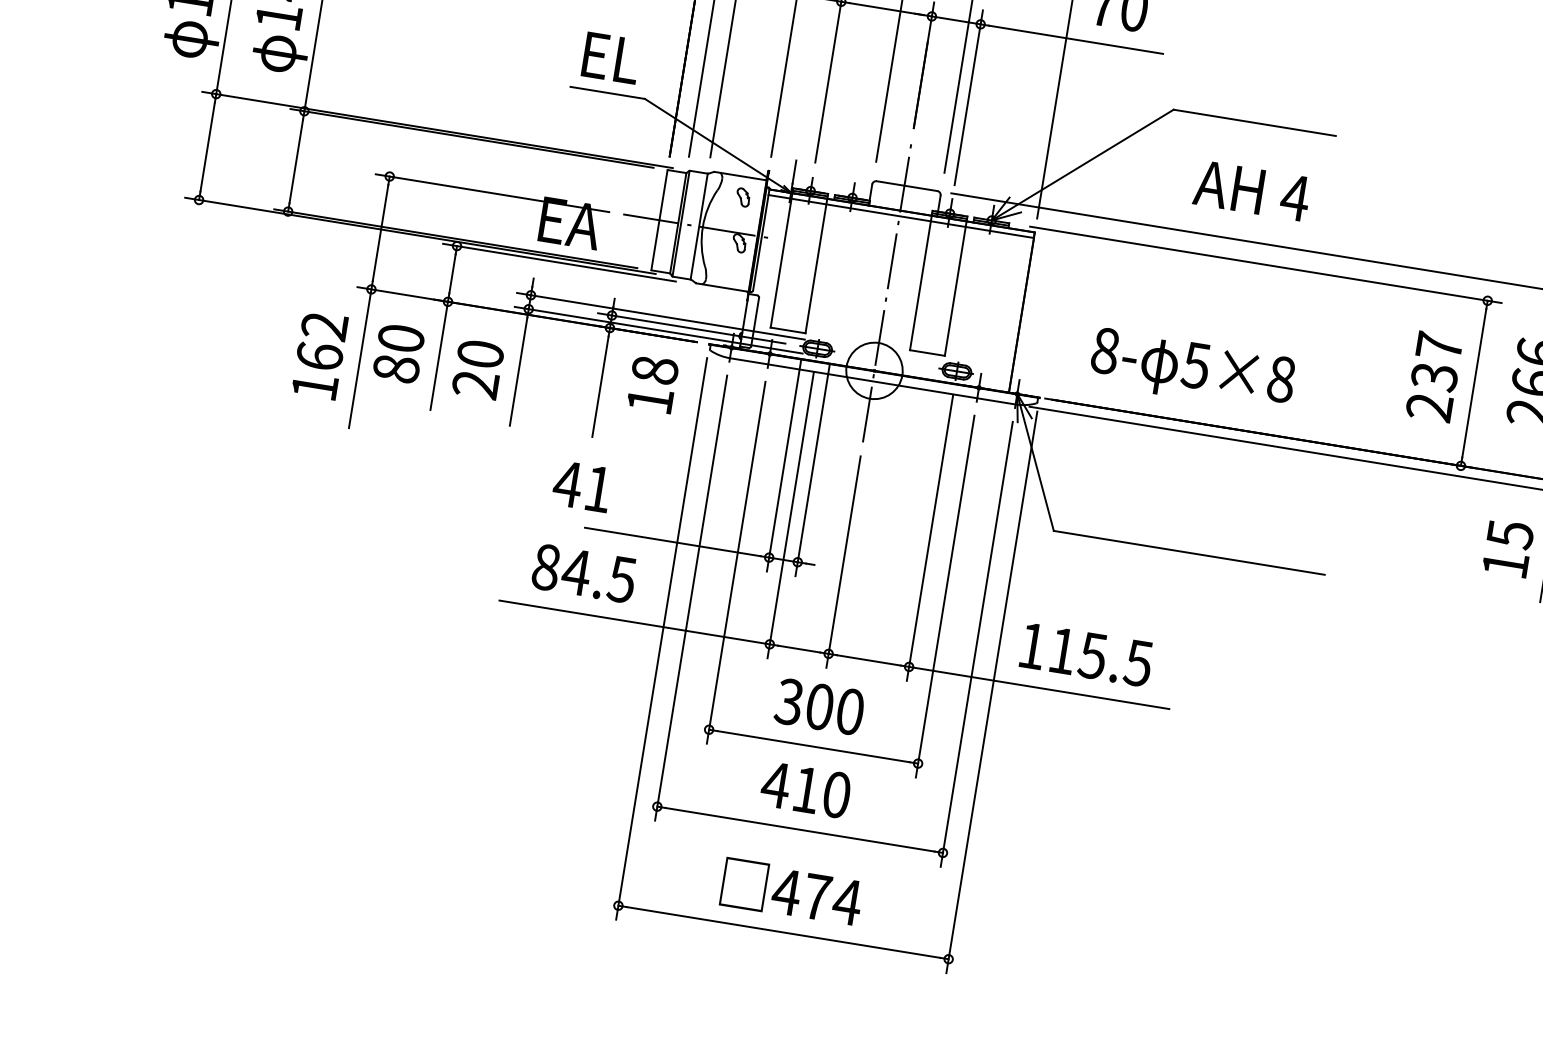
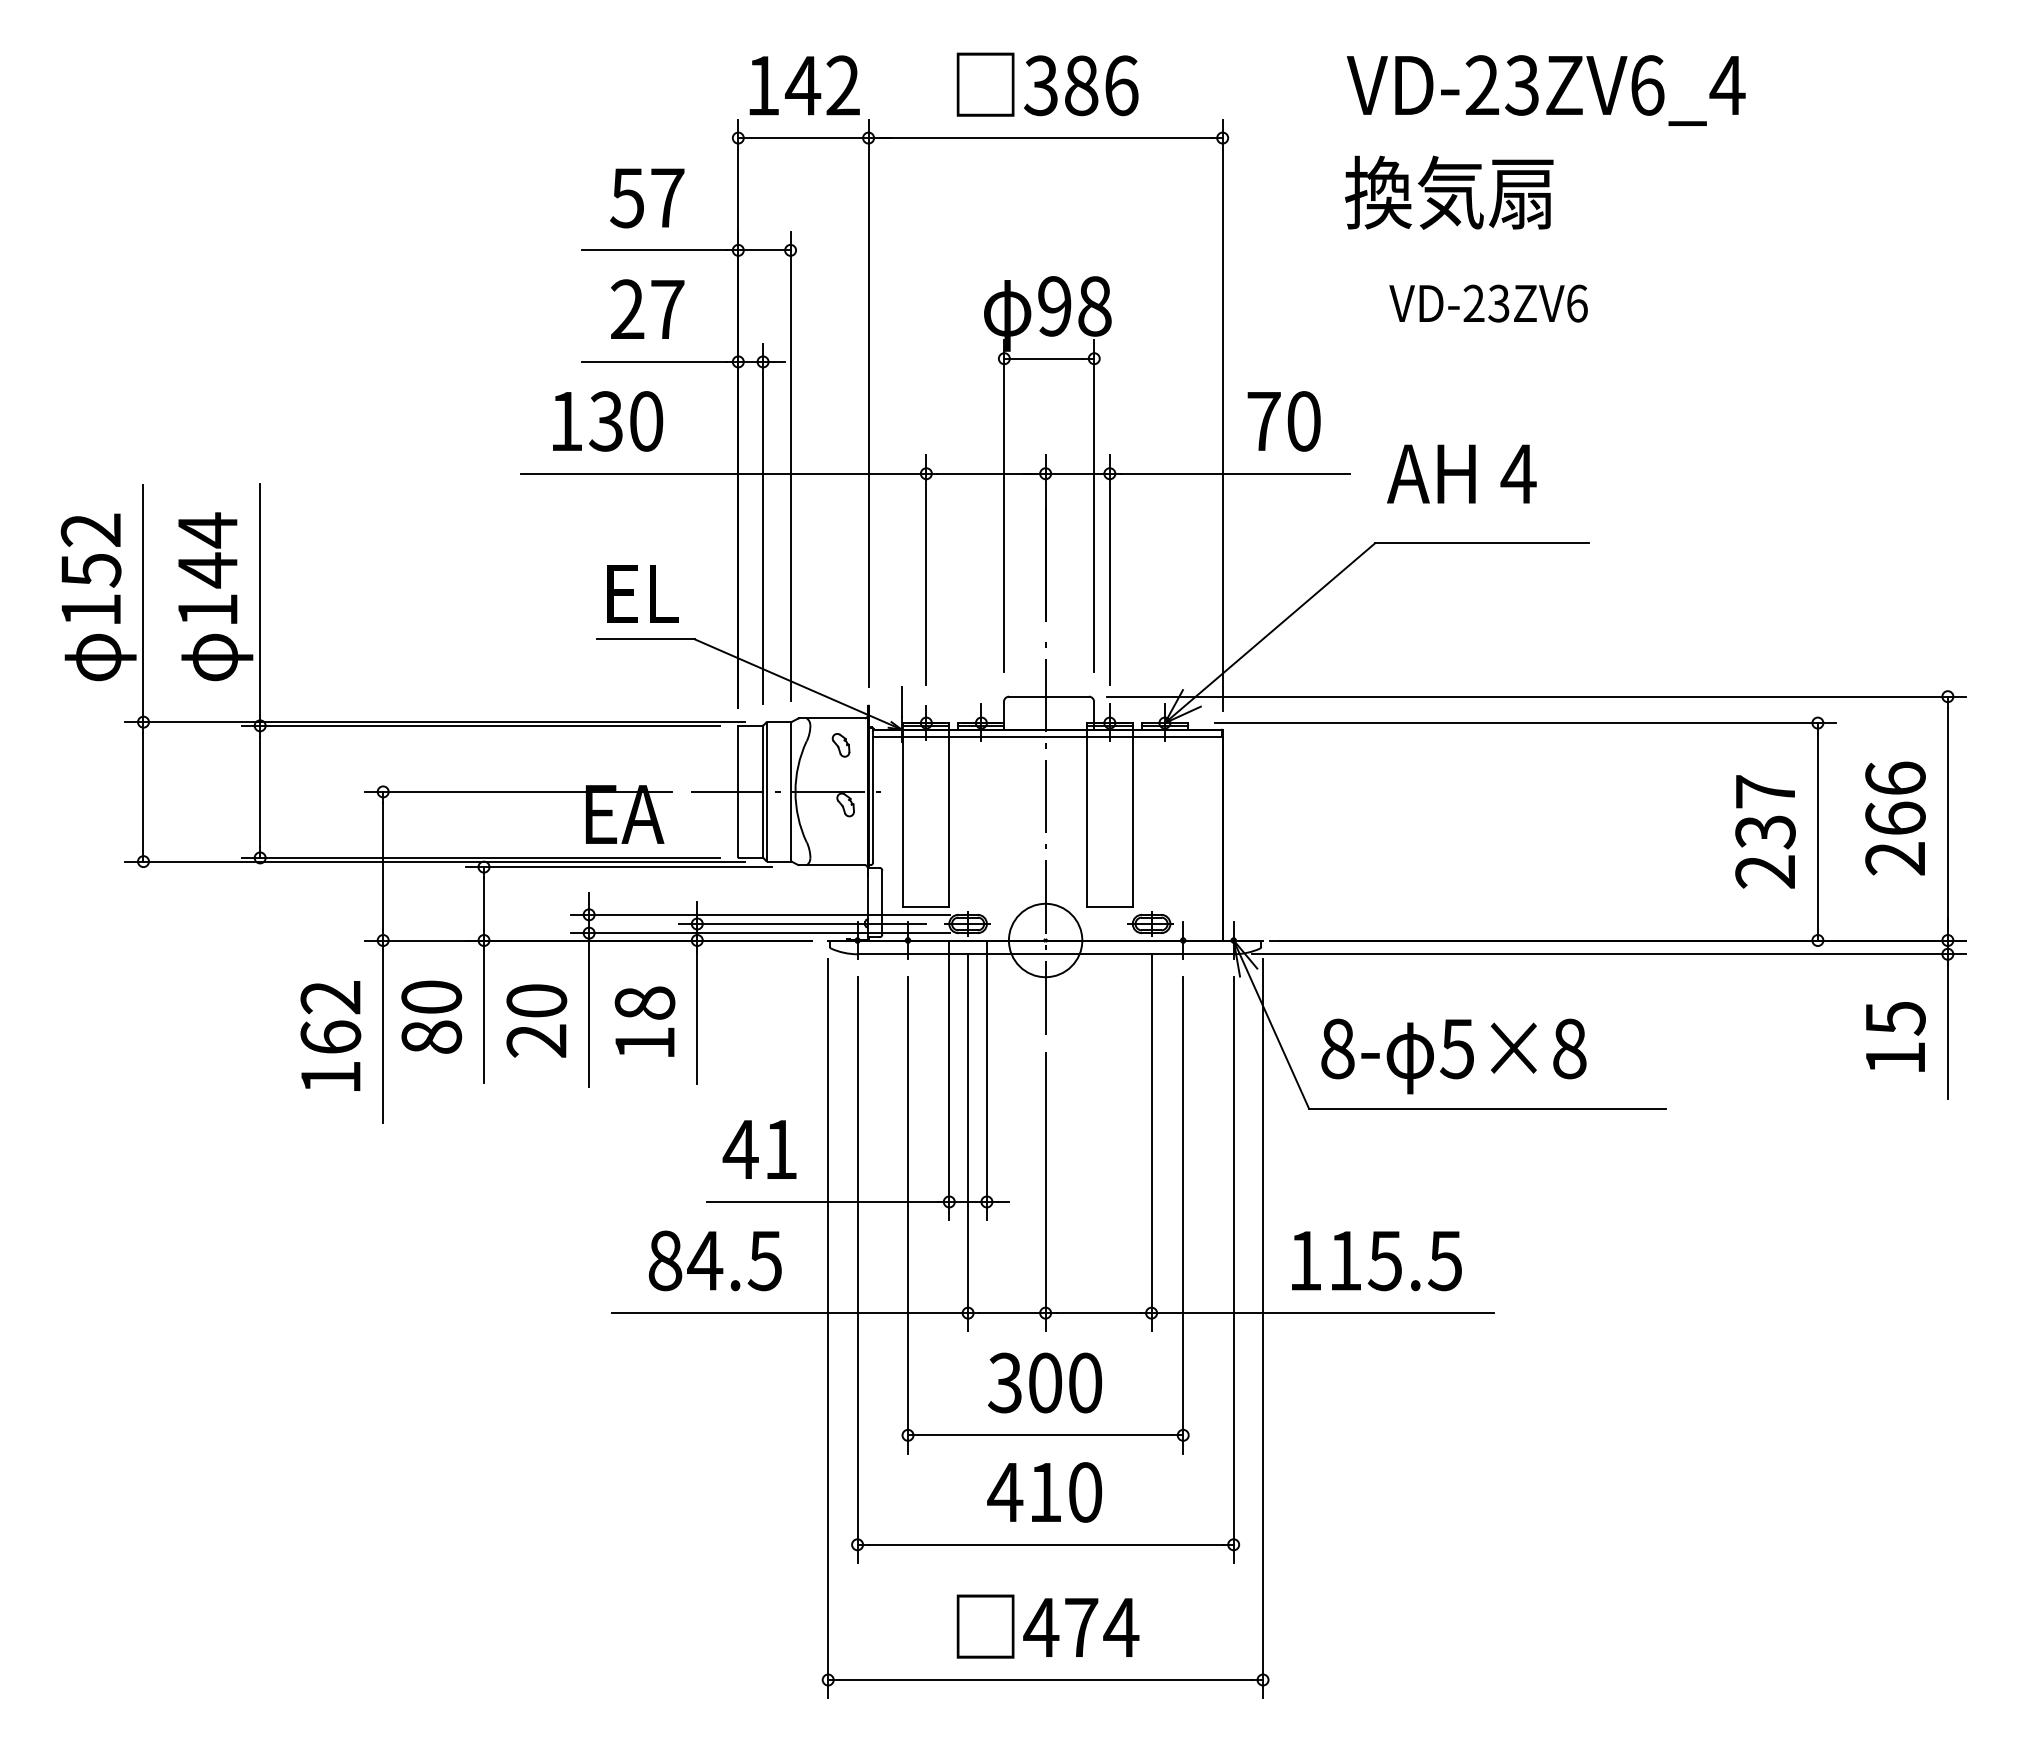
text: (1251, 190) -> (1461, 473), moved
text: (1192, 370) -> (1453, 1056), moved
text: (652, 384) -> (644, 1021), moved
text: (582, 486) -> (759, 1149), moved

